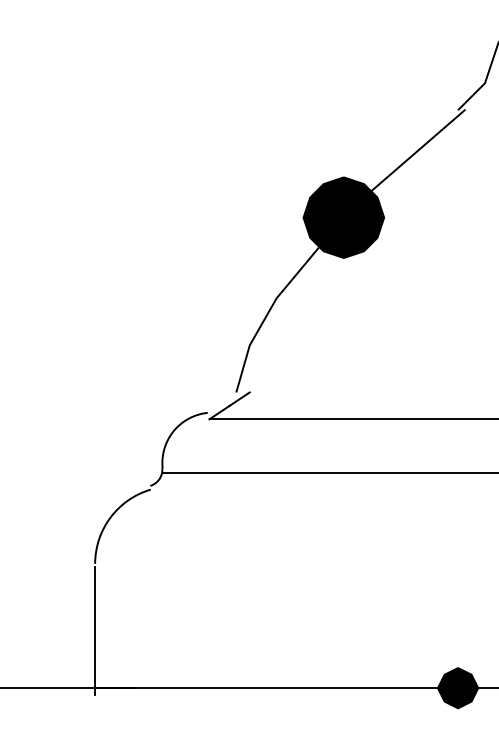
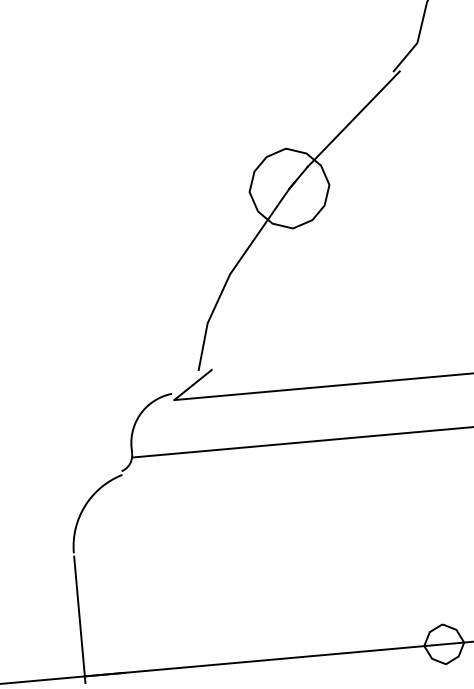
fill: (343, 217) -> (289, 188), removed
fill: (457, 688) -> (443, 644), removed

